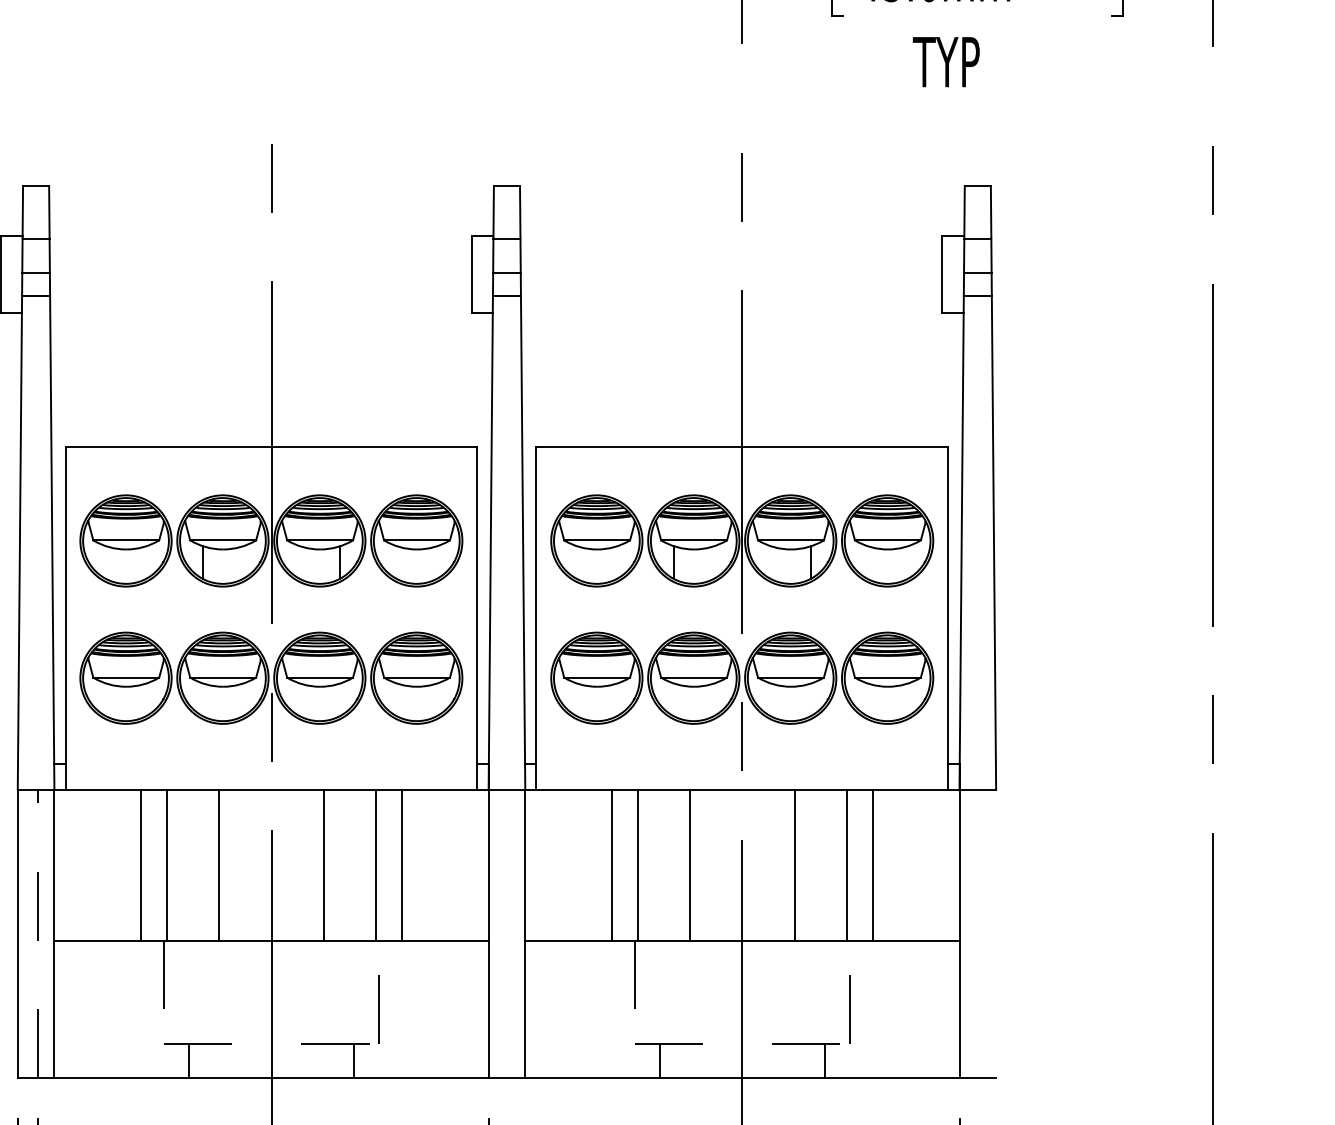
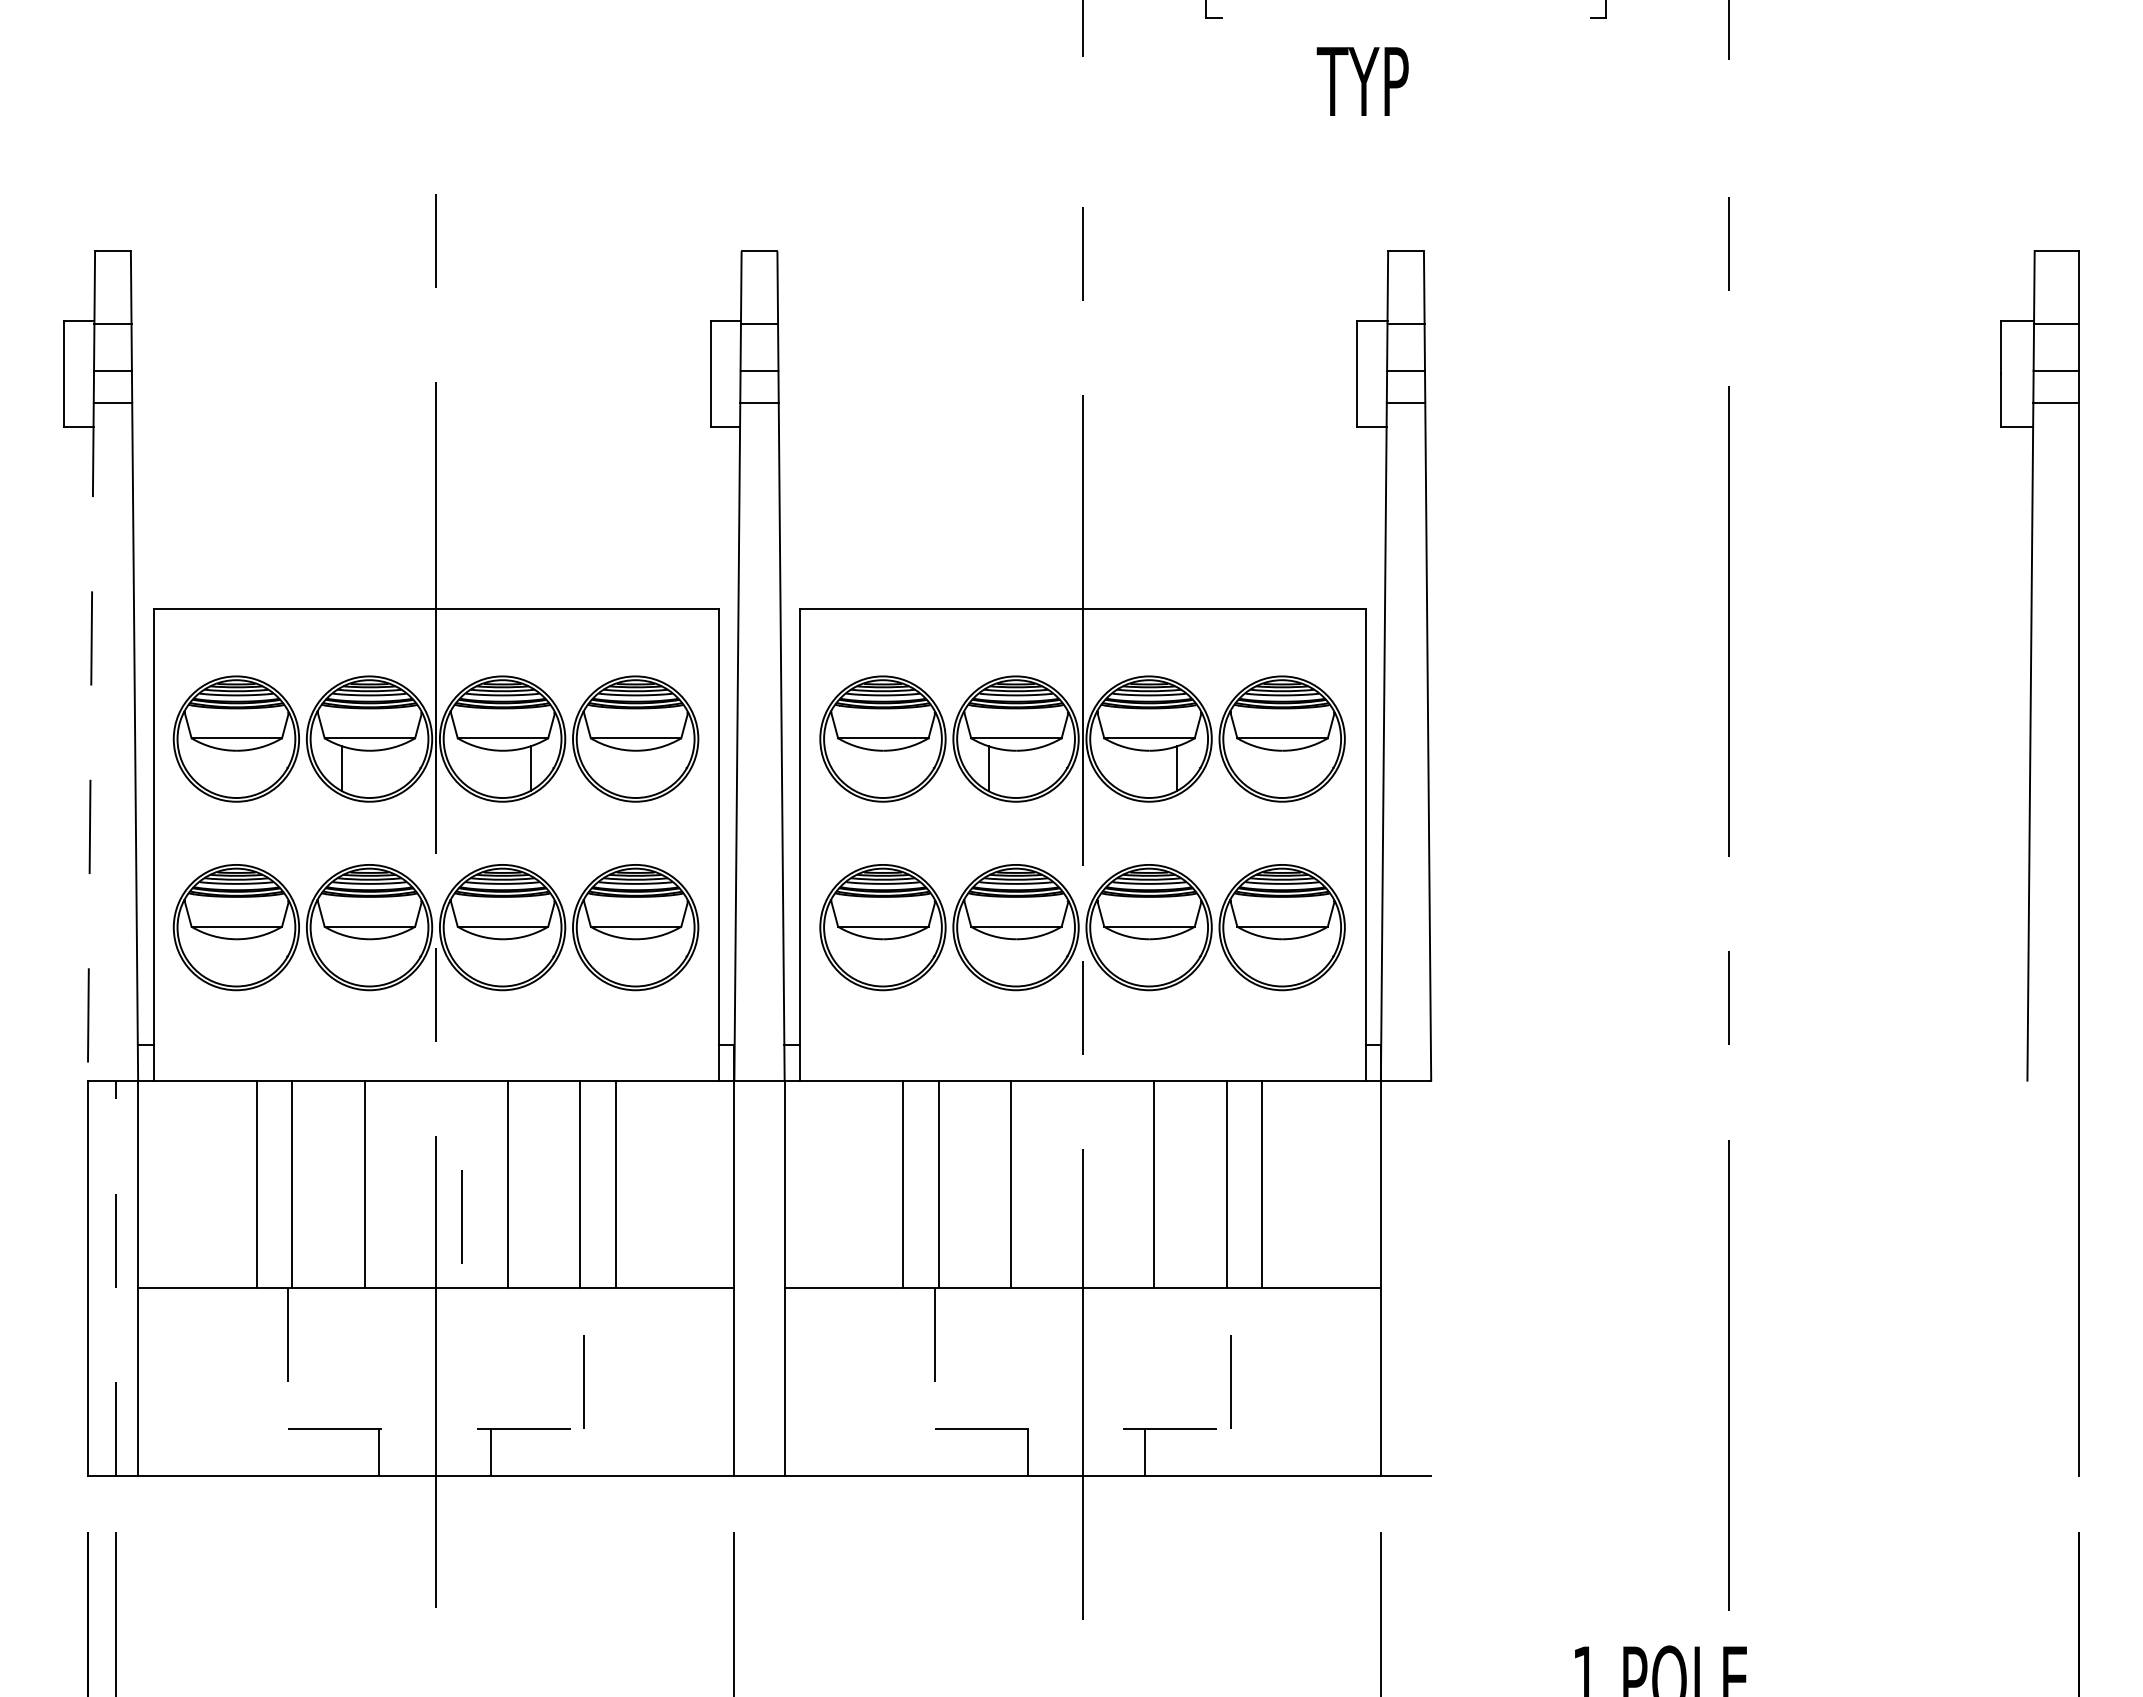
line: (19, 542) -> (90, 741), solid -> dashed
line: (289, 888) -> (461, 1216), added
line: (189, 1060) -> (378, 1452), moved
line: (353, 1060) -> (490, 1452), moved
line: (660, 1060) -> (1028, 1452), moved
line: (824, 1060) -> (1144, 1452), moved

